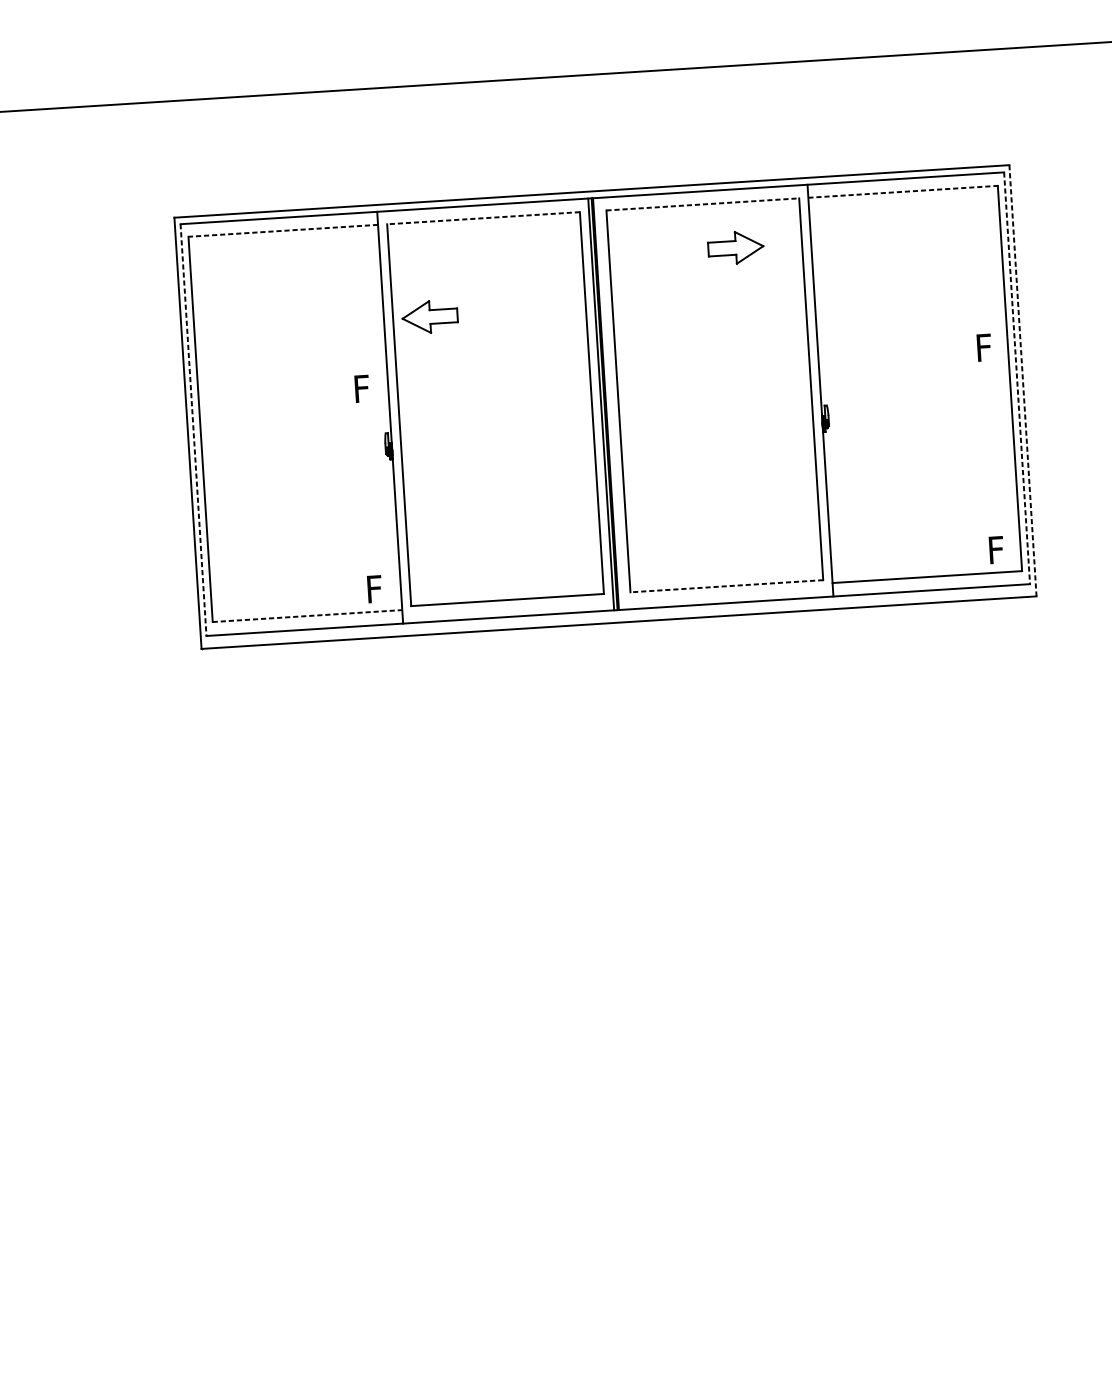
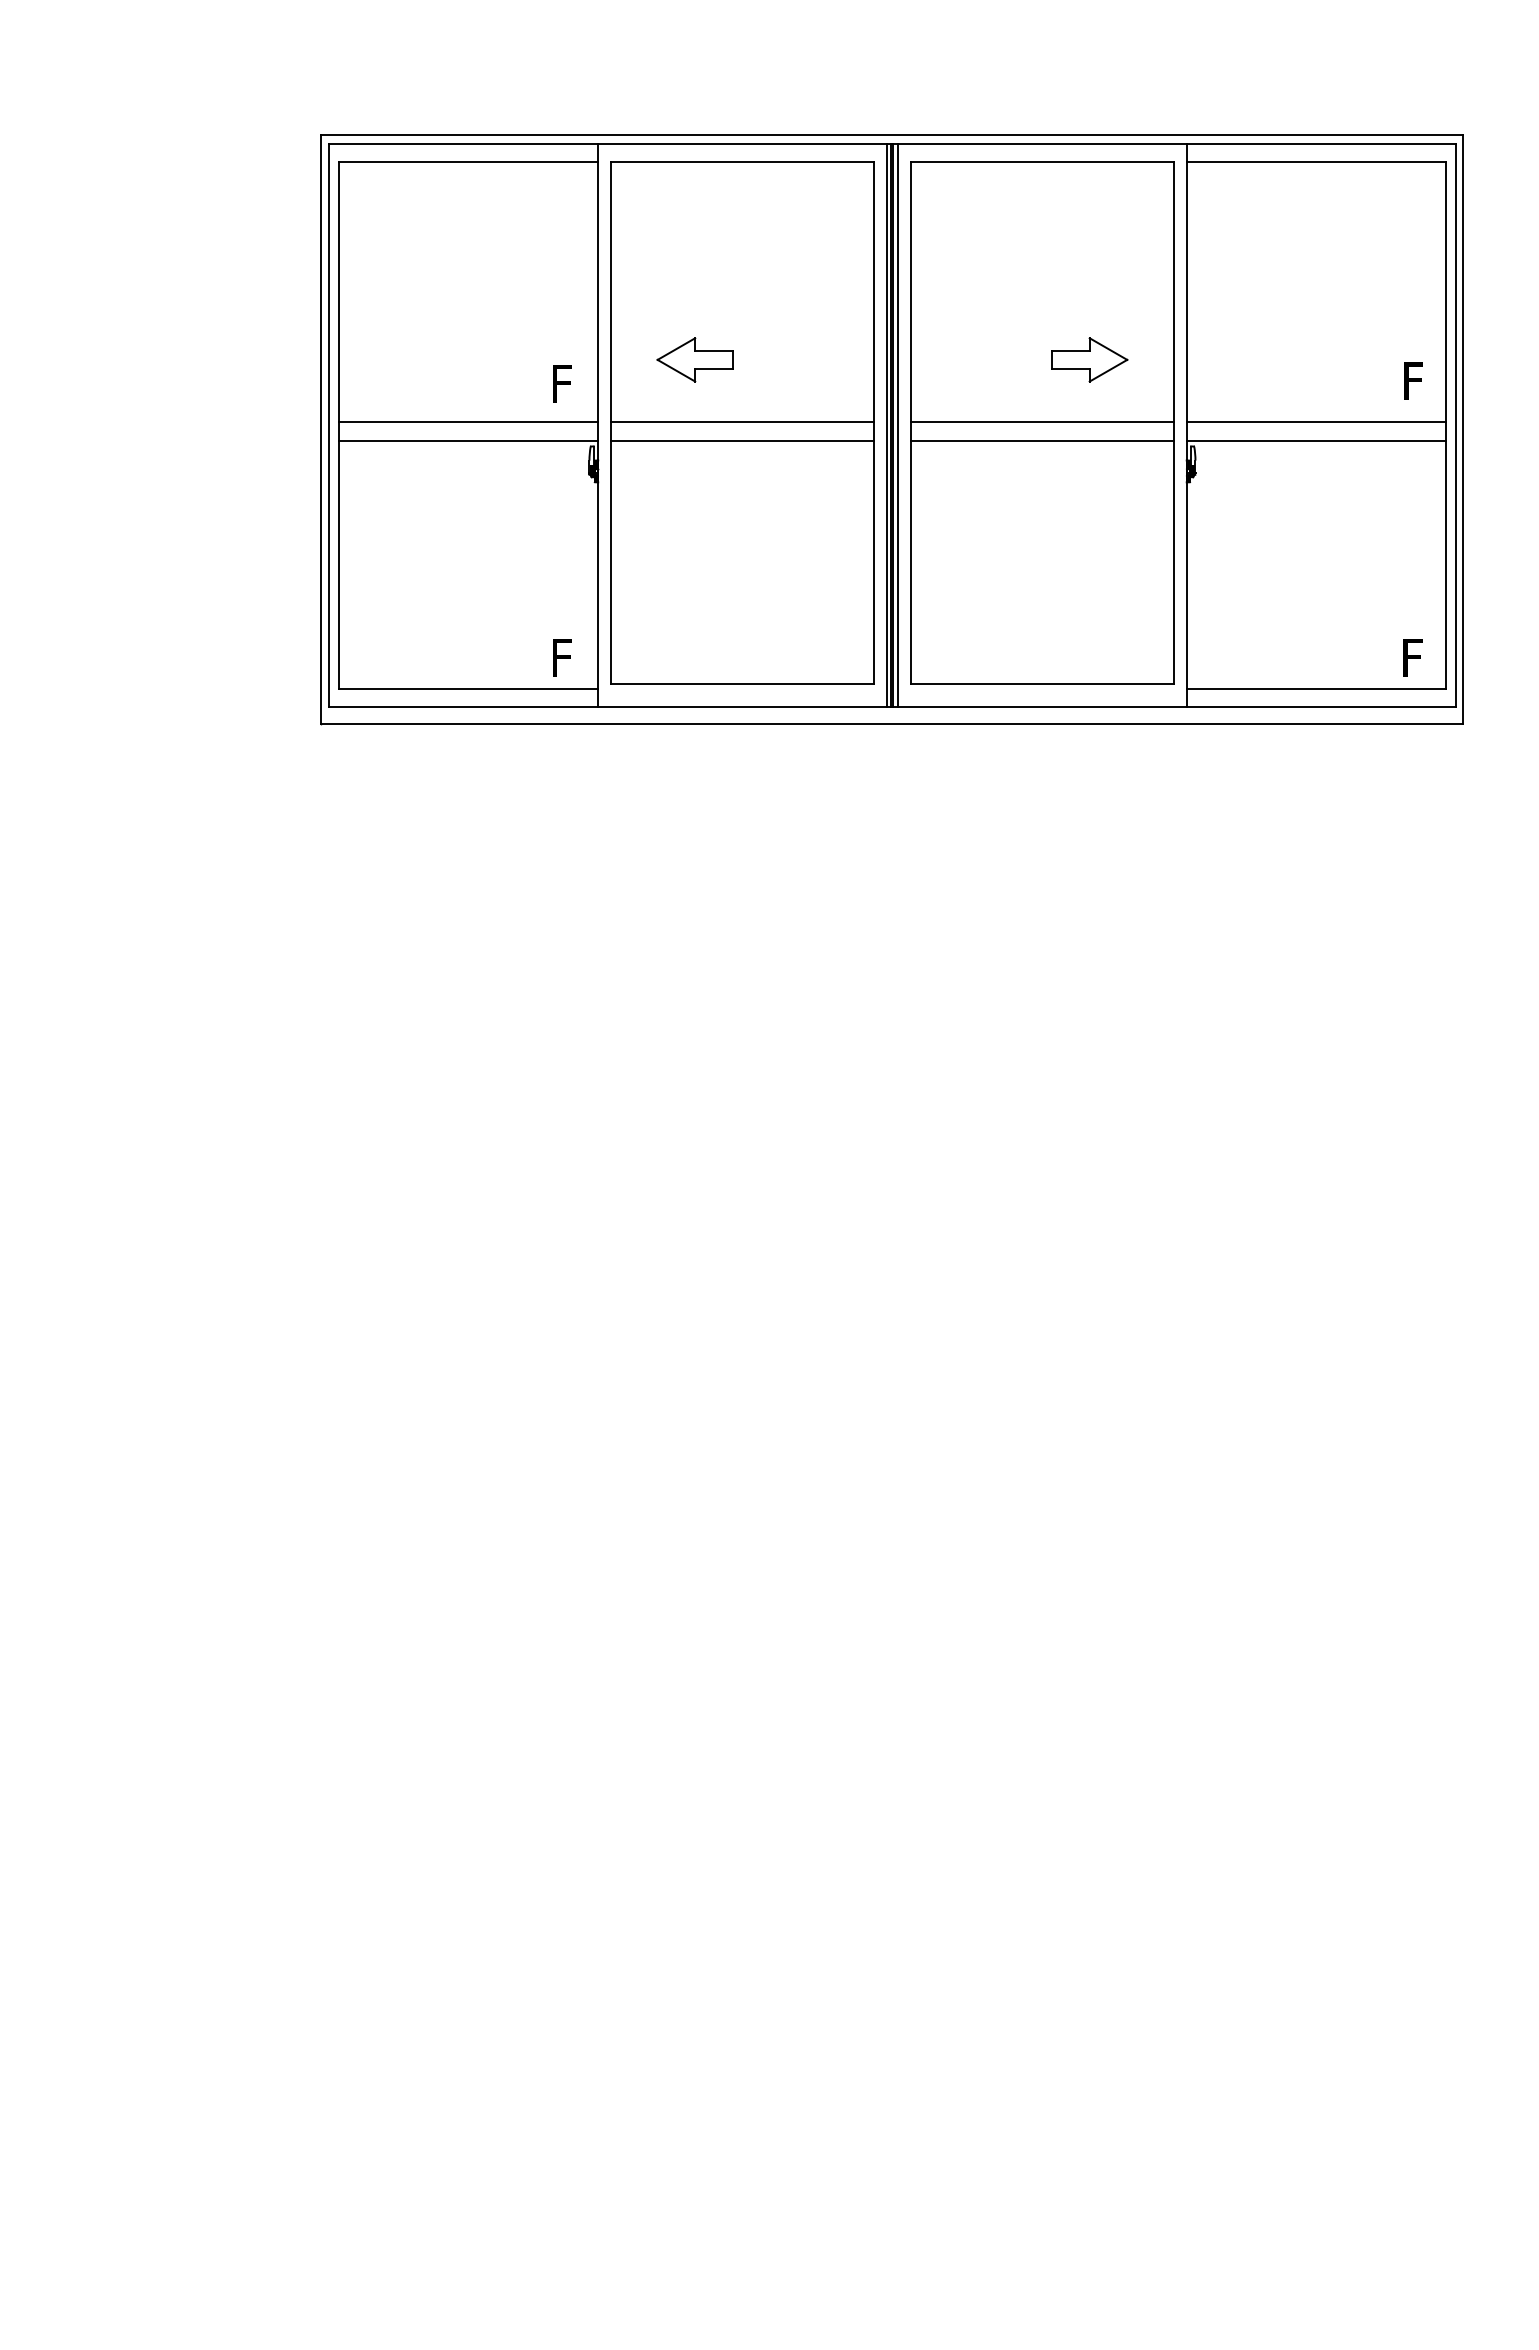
line: (903, 191) -> (1316, 161), dashed -> solid
line: (702, 204) -> (1042, 161), dashed -> solid
line: (483, 217) -> (742, 161), dashed -> solid
line: (283, 230) -> (468, 161), dashed -> solid
part: (735, 247) -> (1089, 359), moved
part: (429, 316) -> (694, 359), moved
line: (1016, 378) -> (1455, 425), dashed -> solid
line: (1023, 380) -> (1463, 429), dashed -> solid
line: (914, 382) -> (1315, 422), added
line: (714, 395) -> (1042, 422), added
line: (915, 396) -> (1315, 441), added
line: (609, 403) -> (898, 425), added
line: (495, 408) -> (742, 422), added
line: (715, 408) -> (1042, 441), added
line: (295, 421) -> (468, 422), added
line: (496, 422) -> (742, 441), added
line: (193, 430) -> (329, 425), dashed -> solid
line: (296, 435) -> (468, 441), added
line: (726, 586) -> (1042, 684), dashed -> solid
line: (307, 615) -> (468, 688), dashed -> solid

